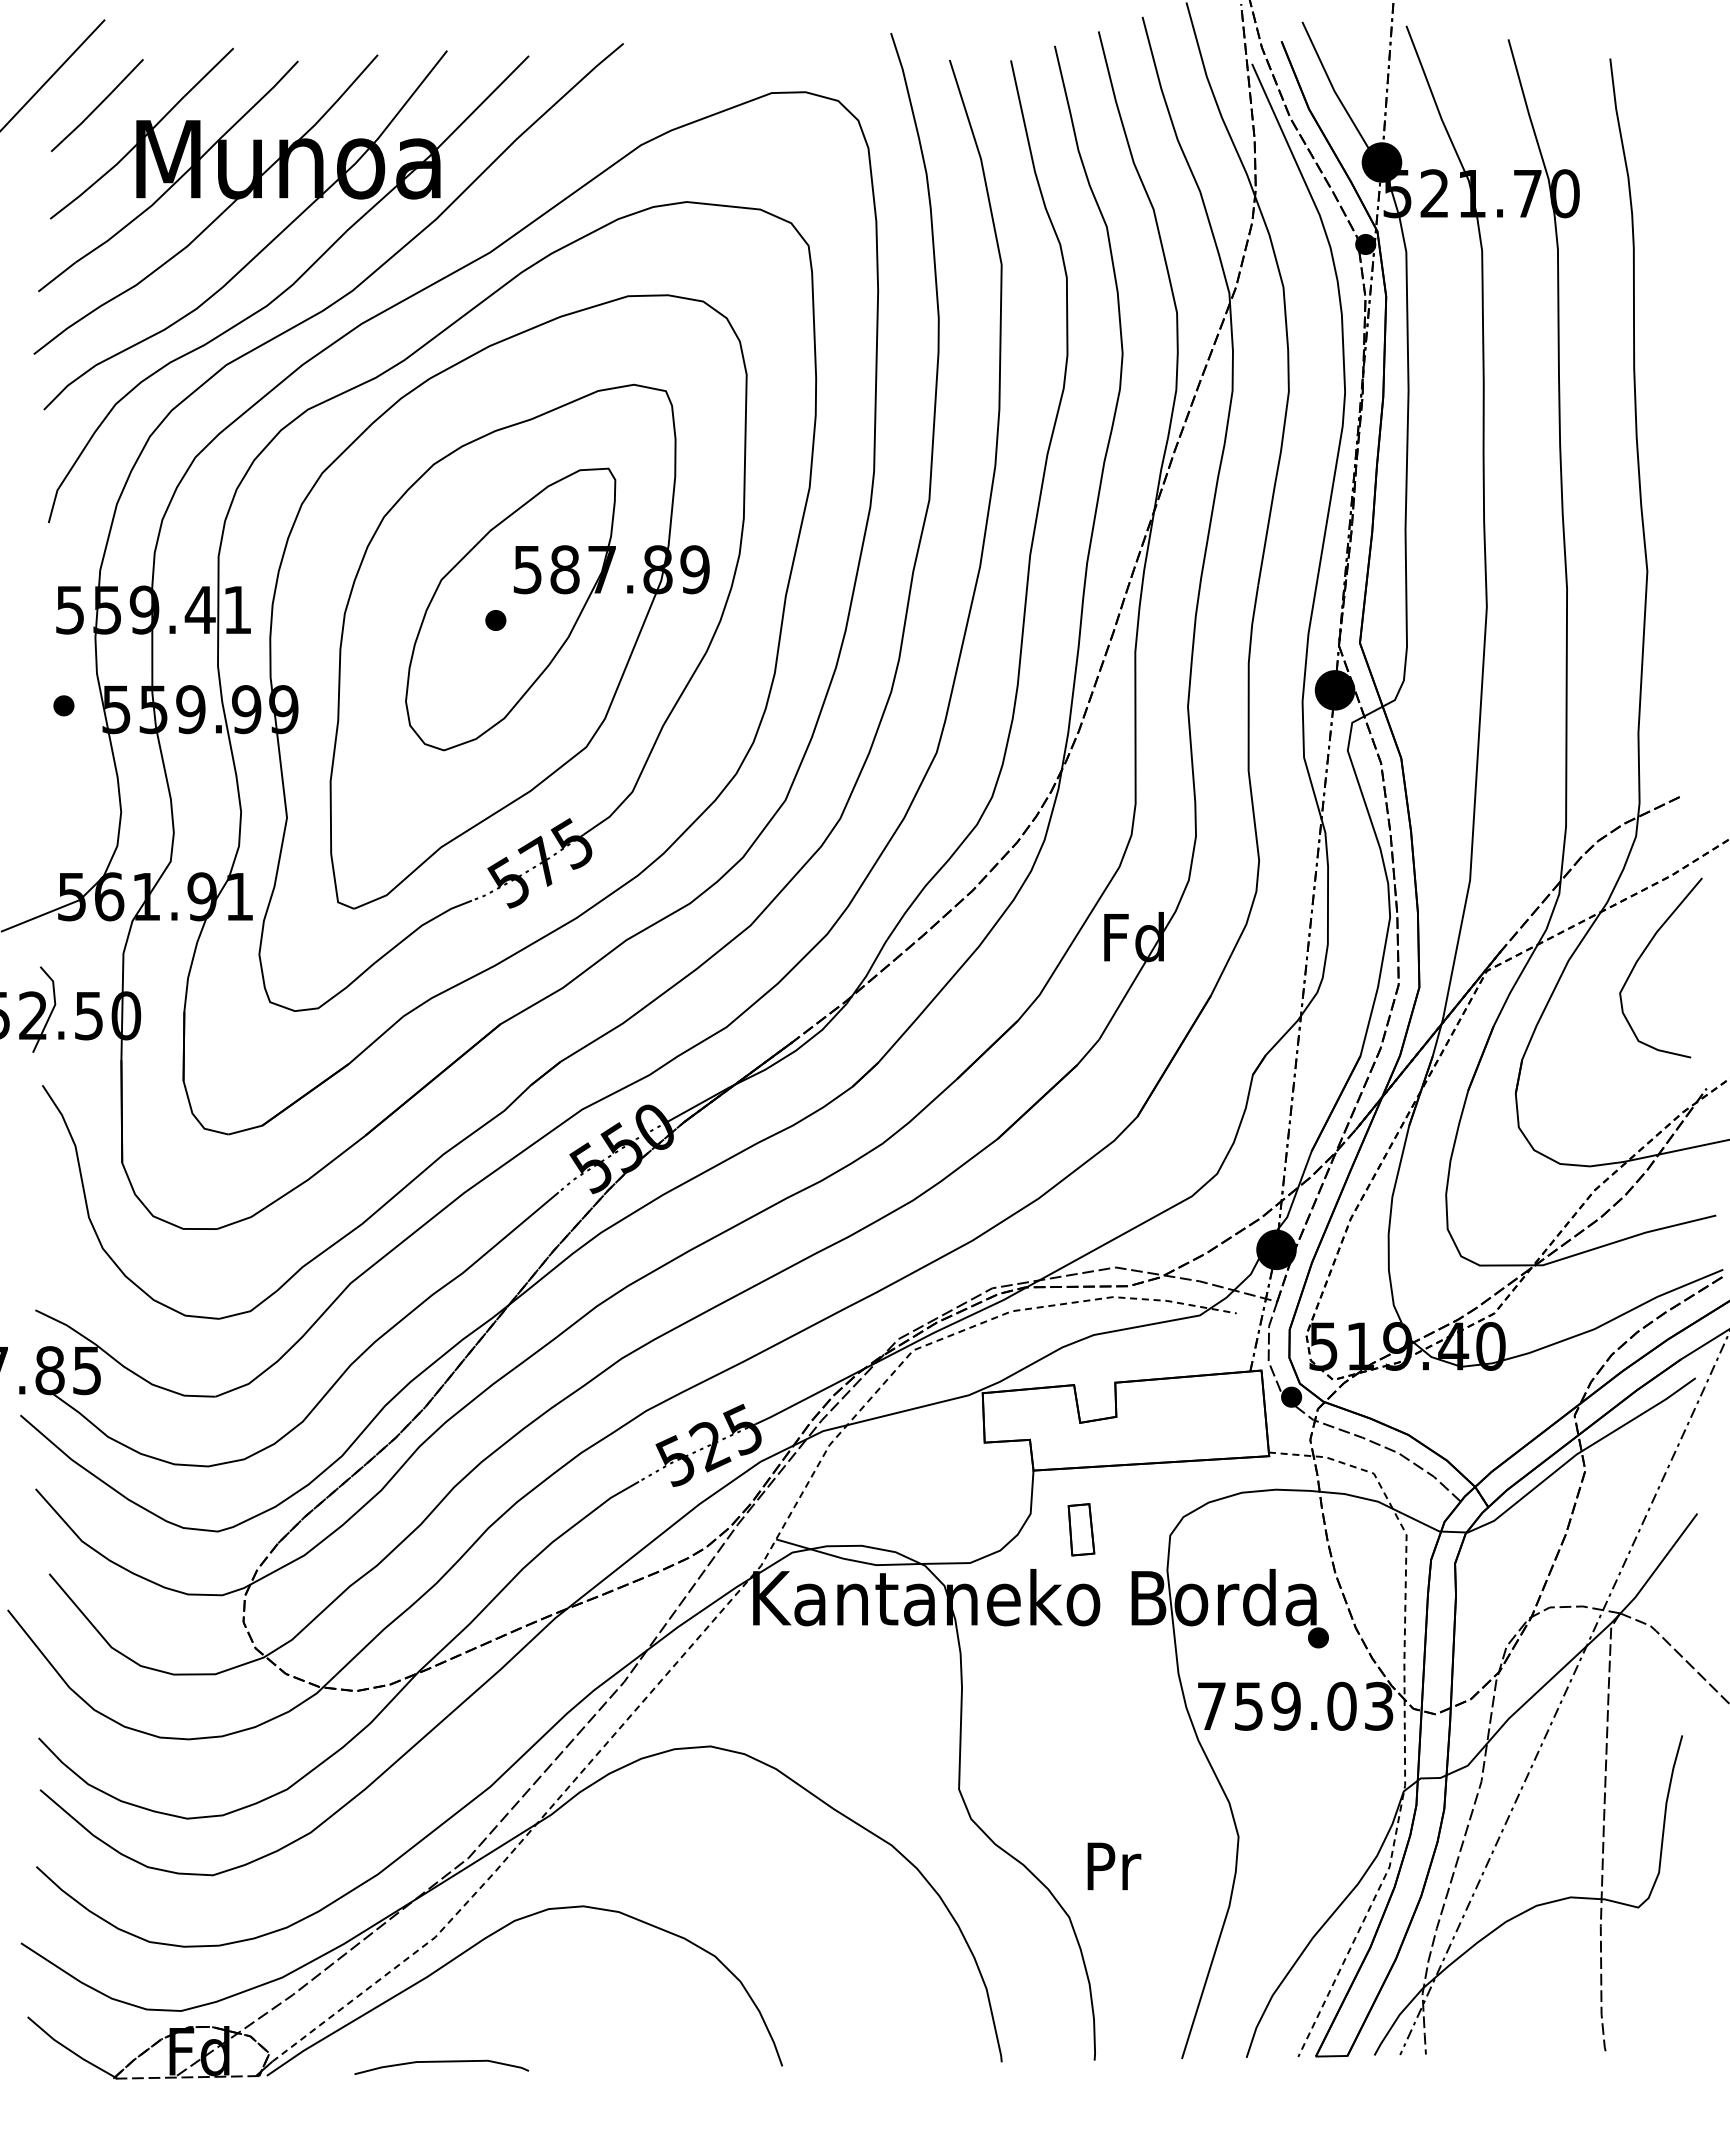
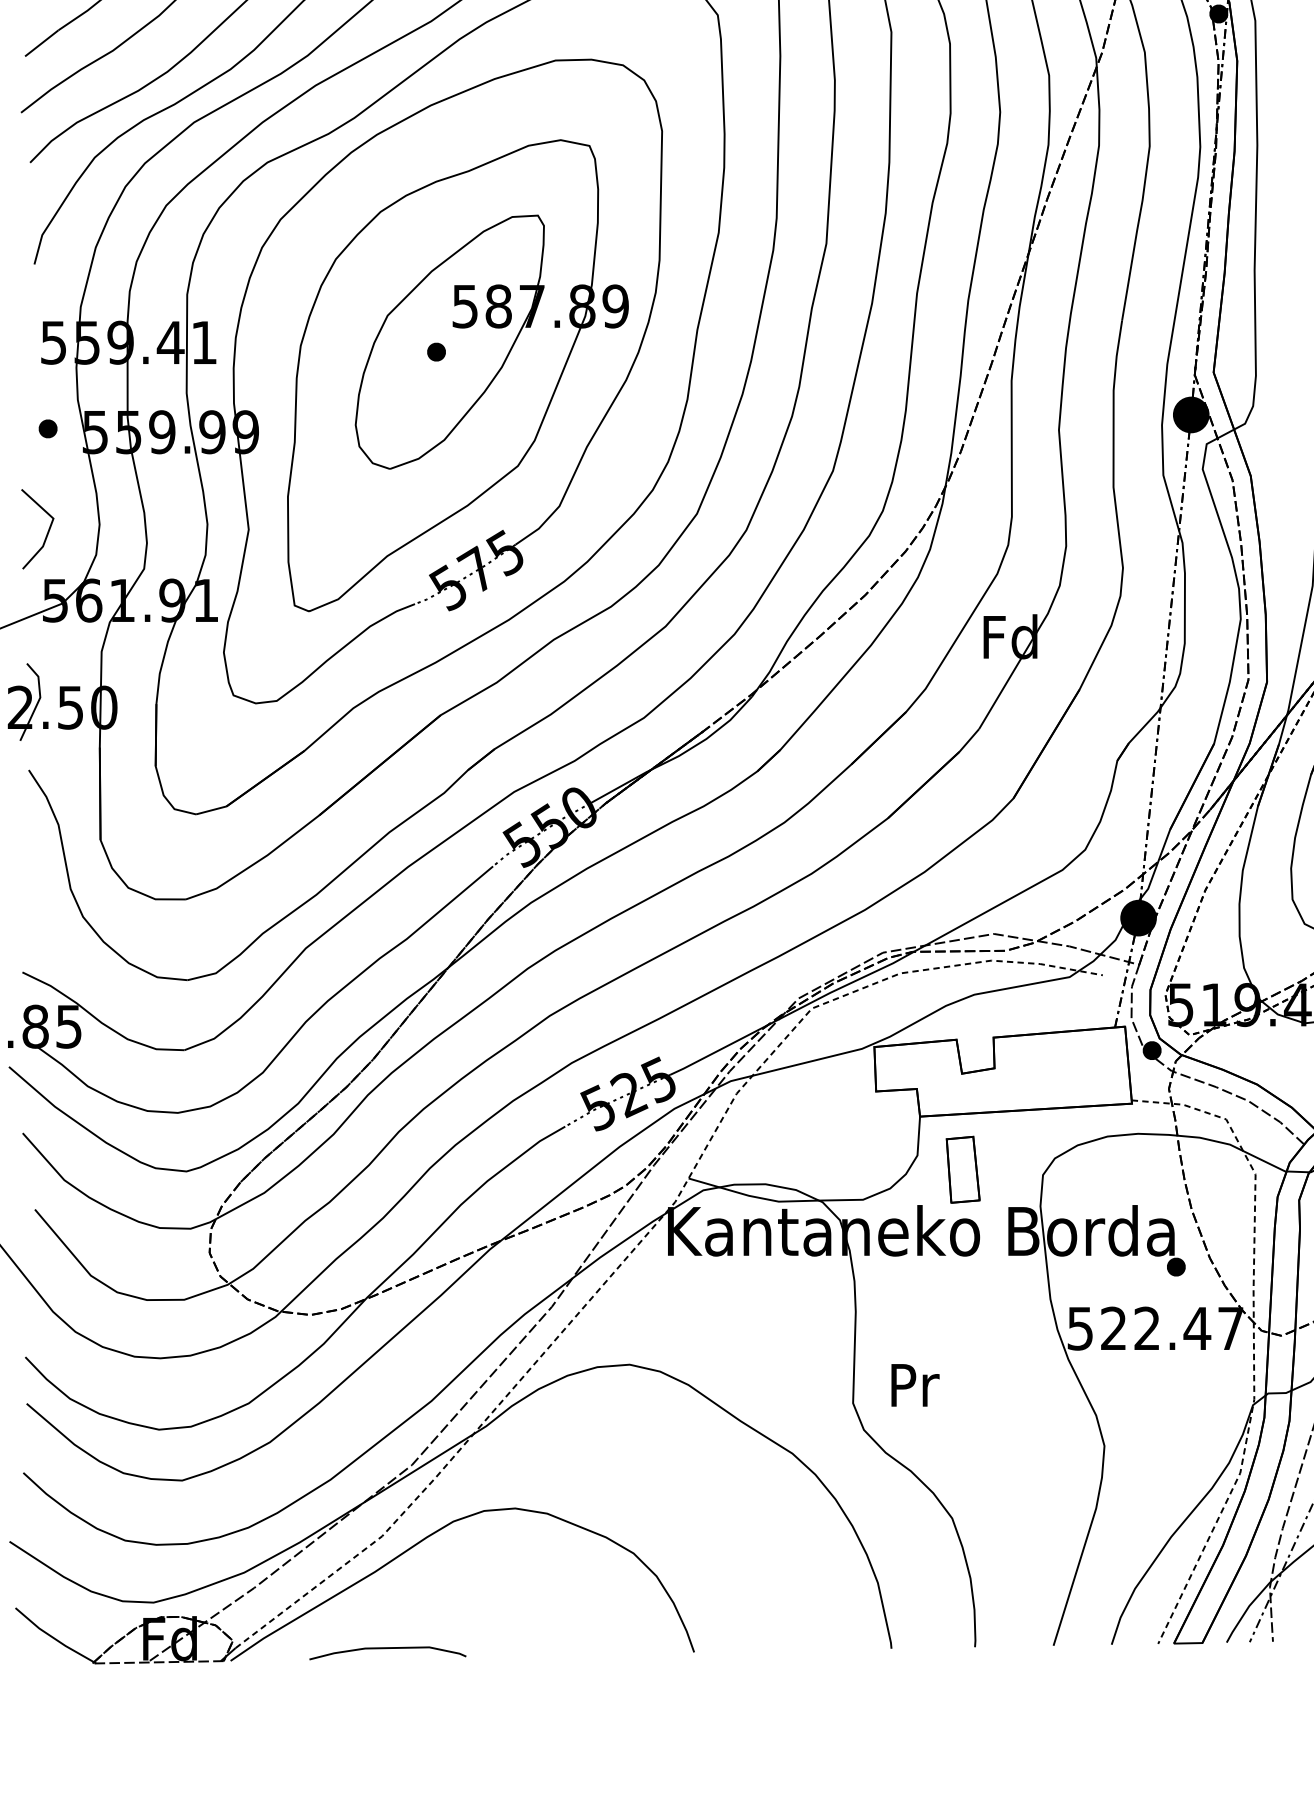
line: (63, 819) -> (47, 531), added
part: (1081, 1529) -> (963, 1169), size x1.43
text: (1295, 1705) -> (1155, 1327), 759.03 -> 522.47
text: (1114, 1866) -> (915, 1385), moved

